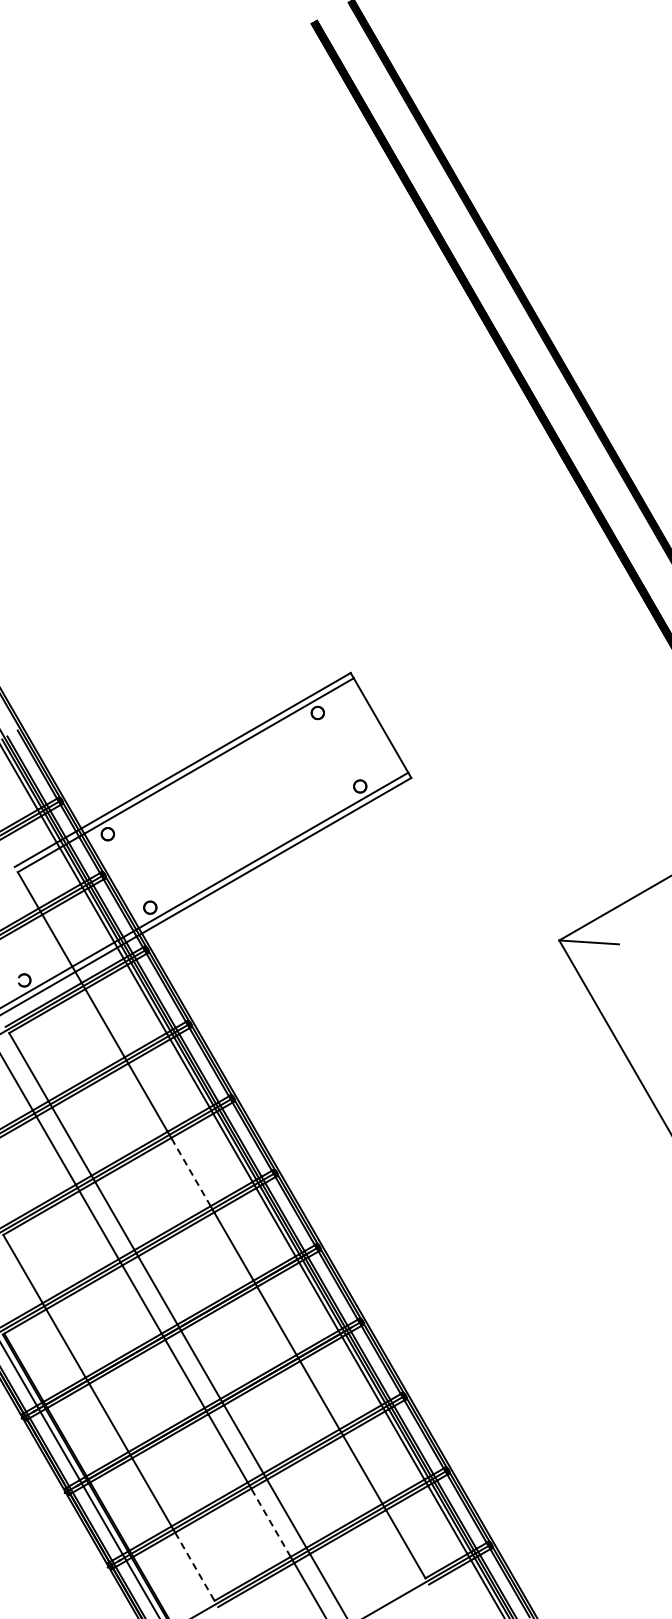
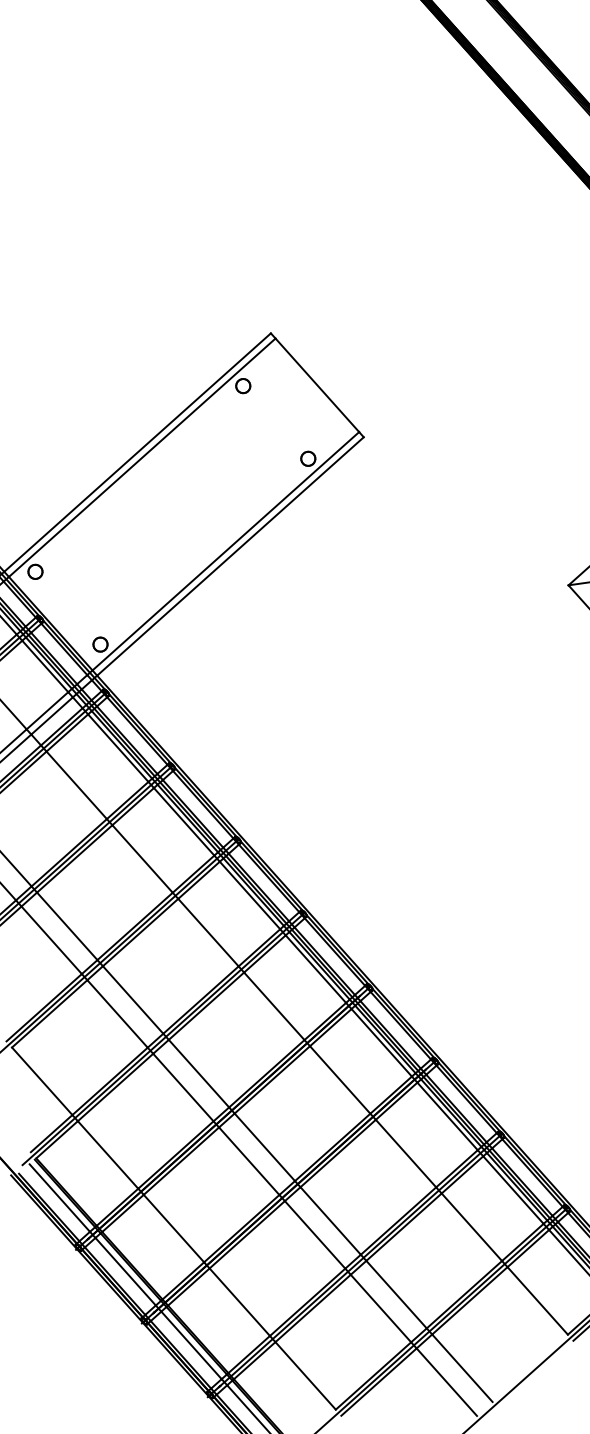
line: (190, 1171) -> (207, 932), dashed -> solid
line: (270, 1522) -> (380, 1308), dashed -> solid
line: (195, 1567) -> (306, 1376), dashed -> solid

